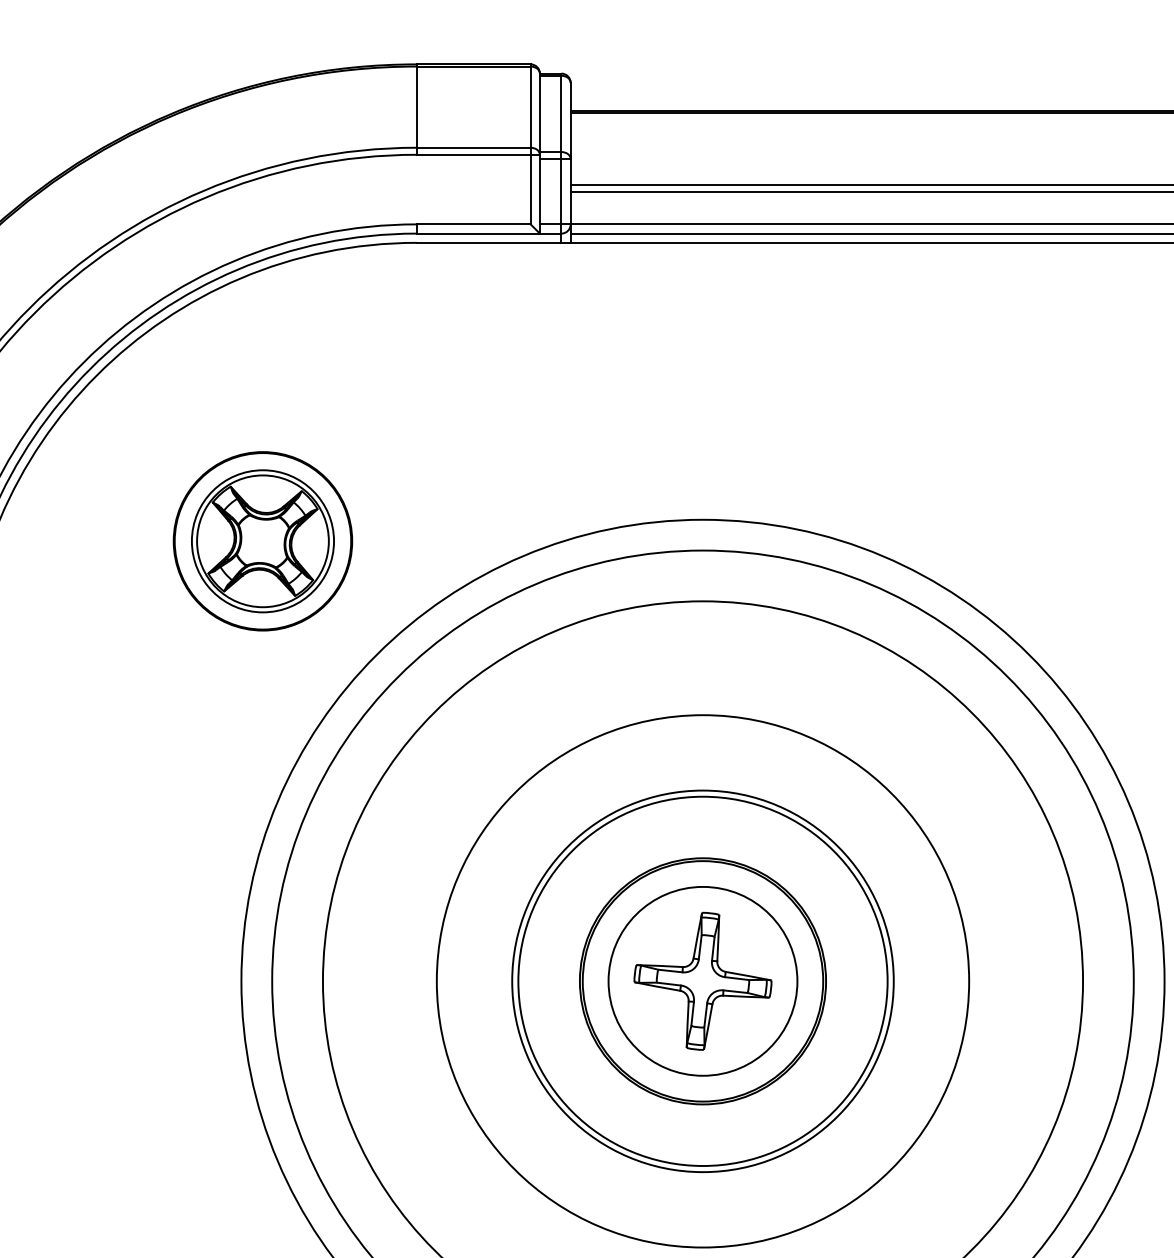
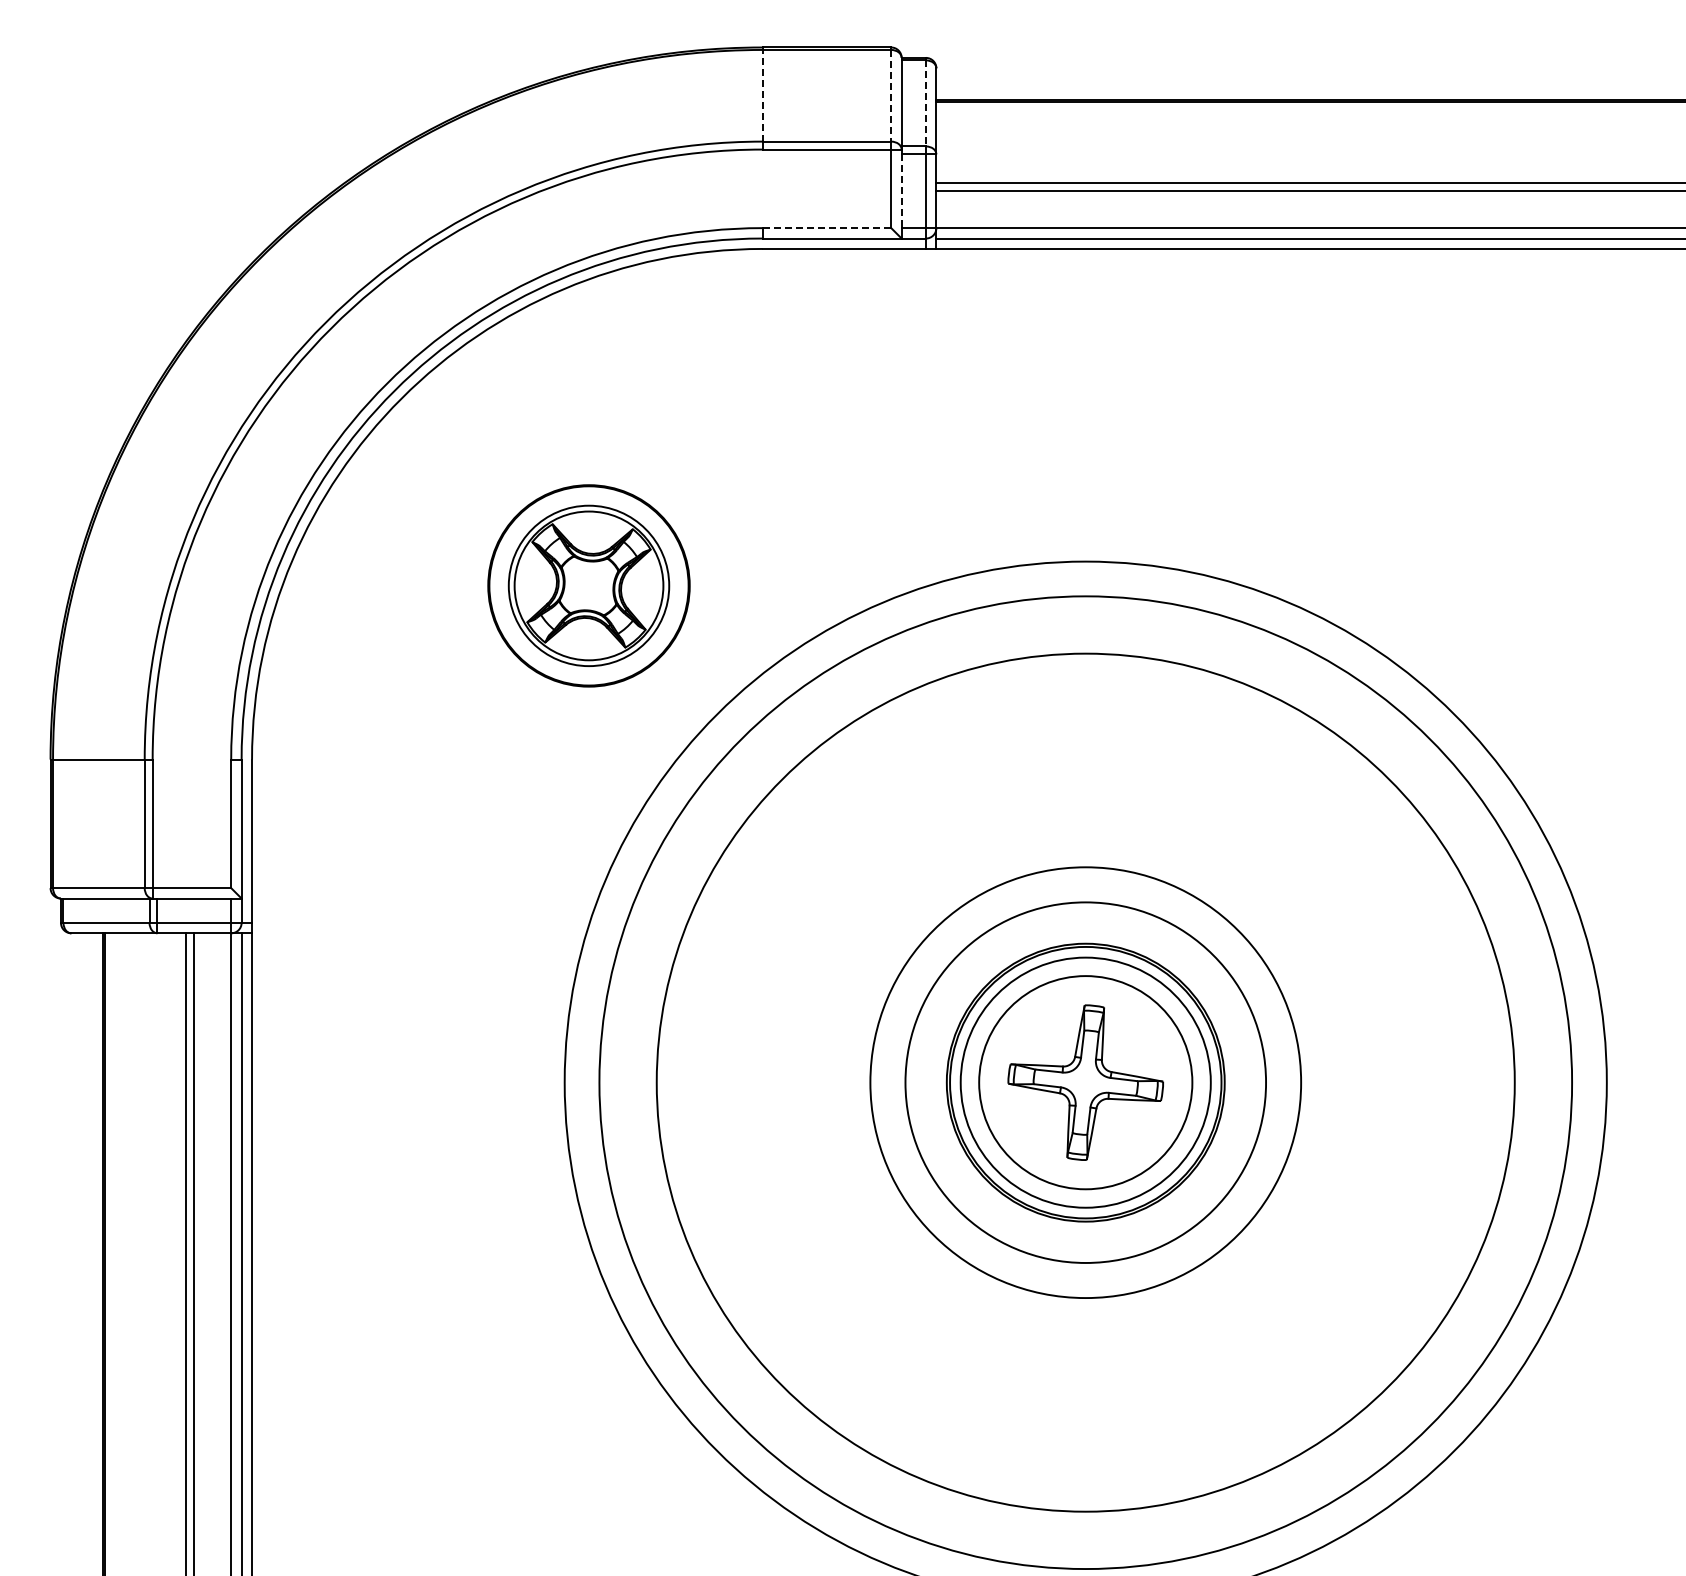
line: (416, 106) -> (762, 95), solid -> dashed
line: (530, 106) -> (891, 95), solid -> dashed
line: (561, 113) -> (925, 103), solid -> dashed
line: (539, 191) -> (901, 191), solid -> dashed
line: (473, 224) -> (826, 228), solid -> dashed
circle: (702, 981) -> (1085, 1082), size x0.6
circle: (702, 981) -> (1085, 1082), size x0.6

